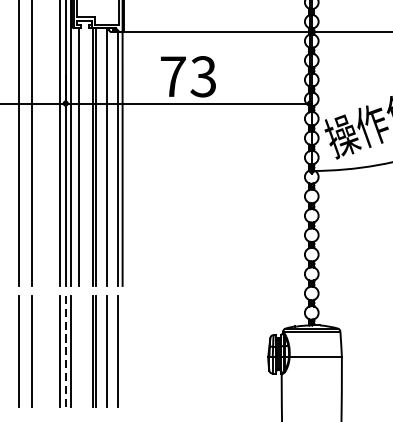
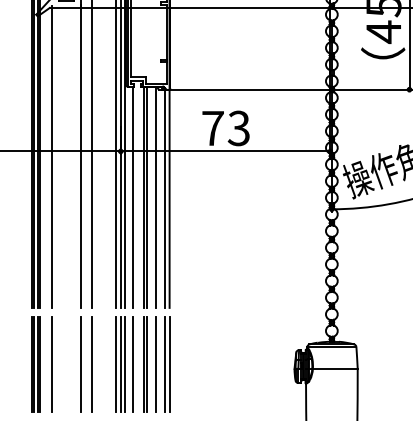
line: (79, 350) -> (132, 363), added
line: (122, 350) -> (169, 363), added
line: (65, 351) -> (120, 364), dashed -> solid

